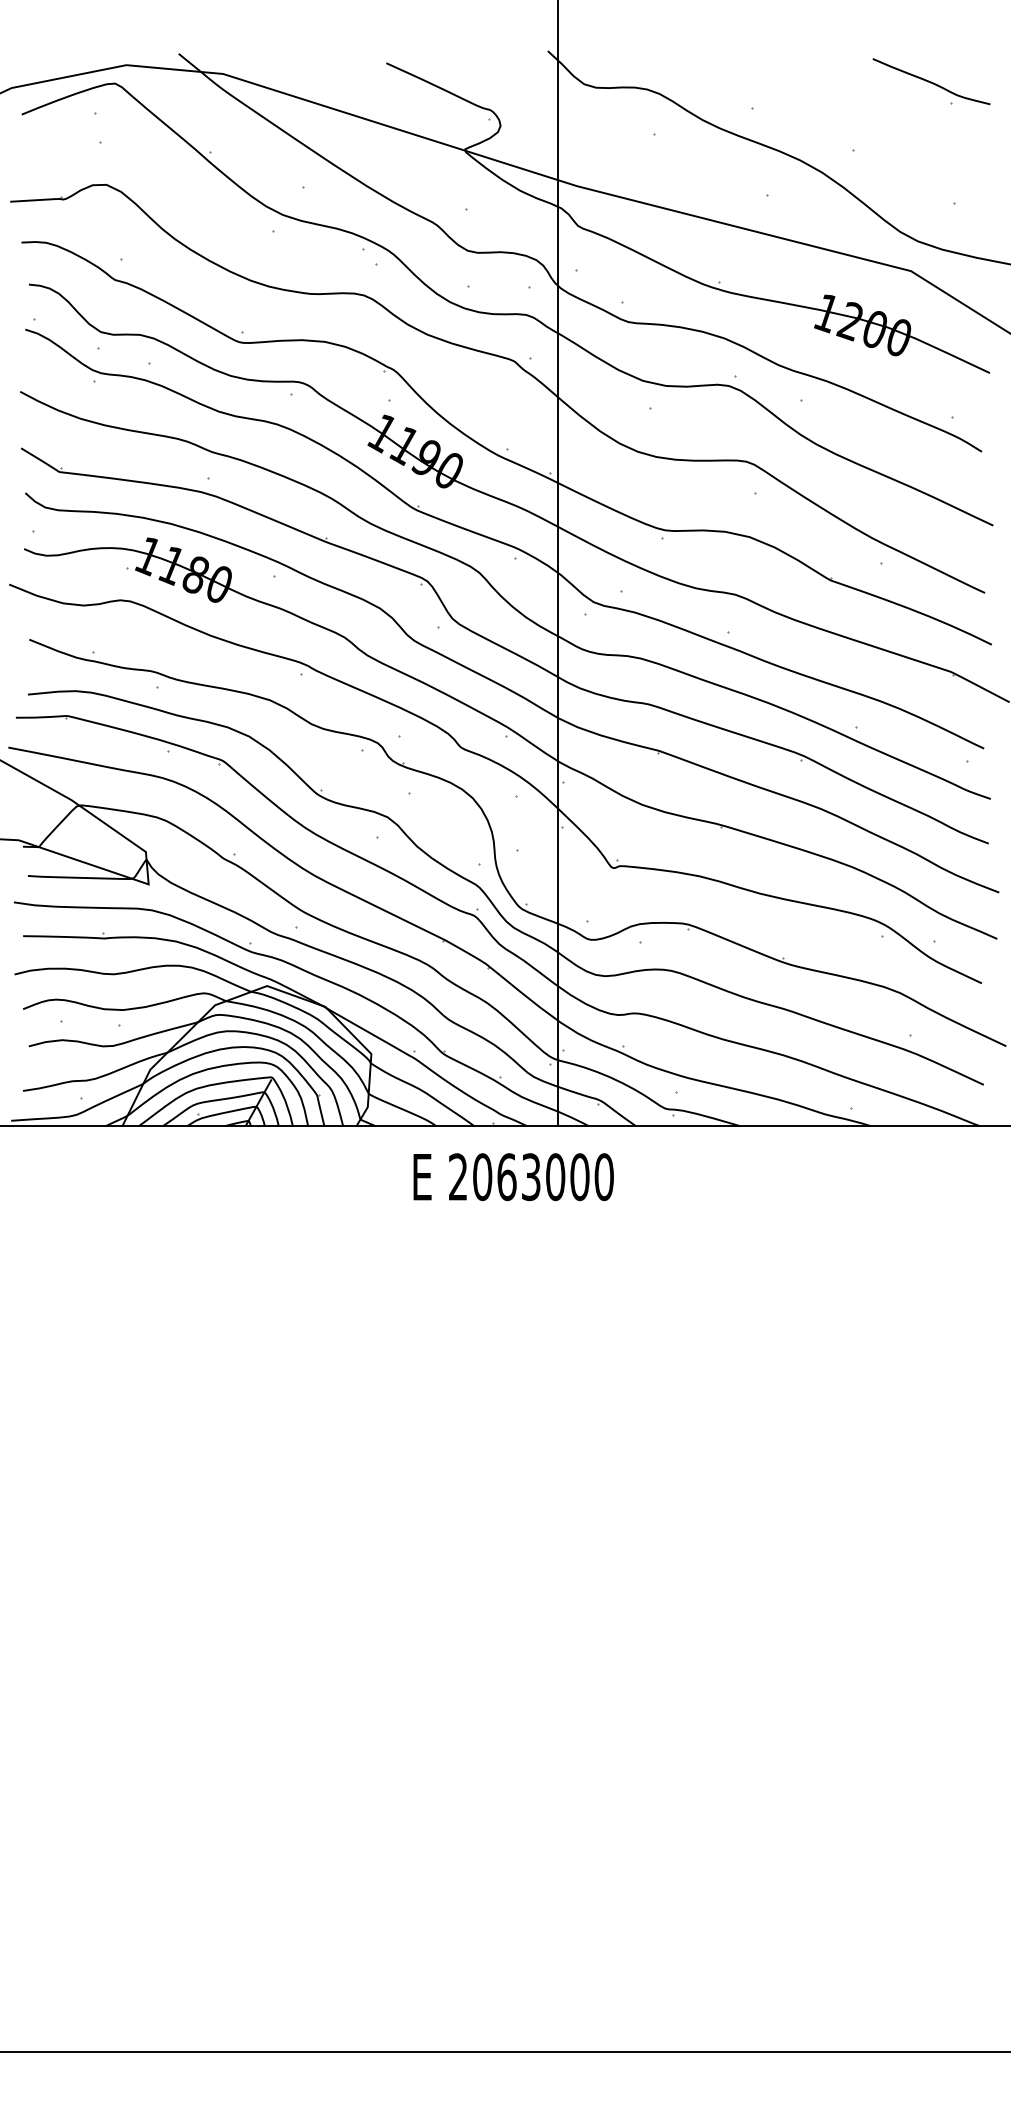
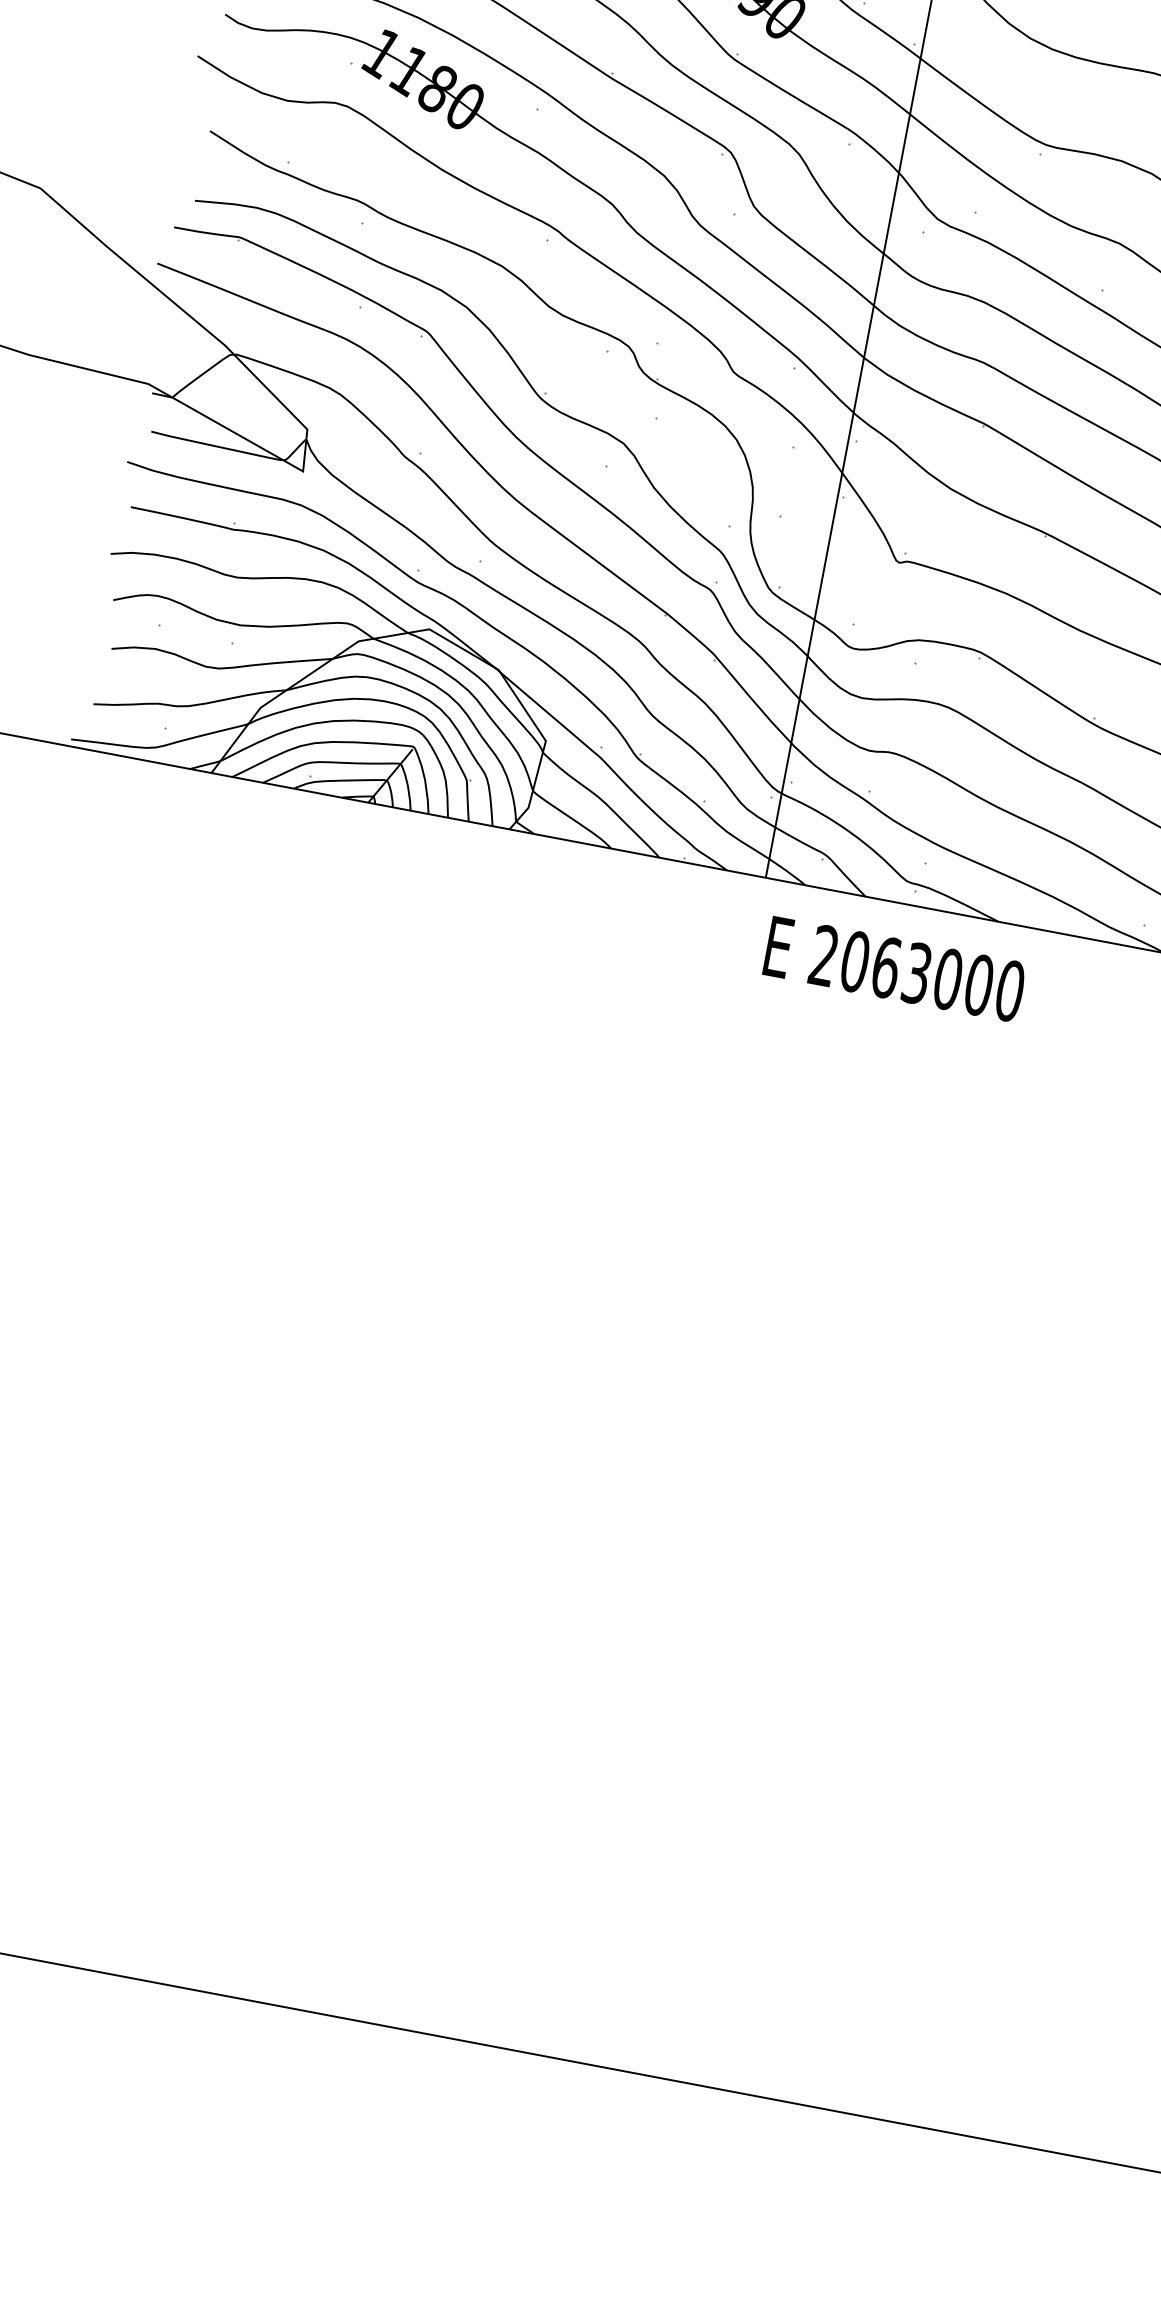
text: (513, 1177) -> (894, 969), moved

